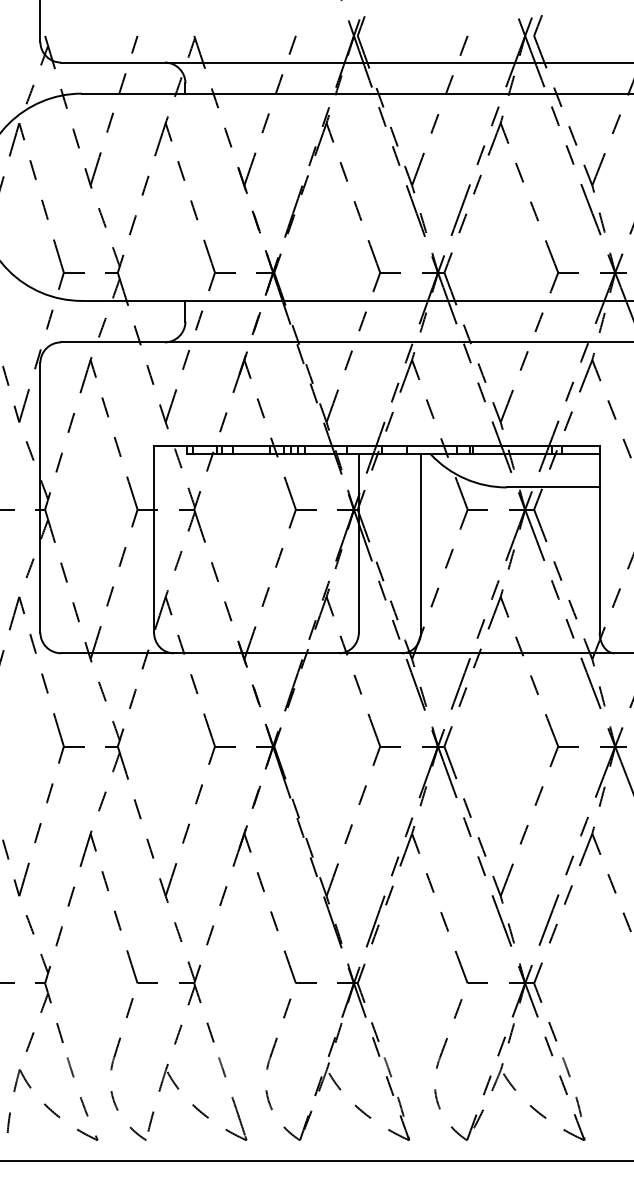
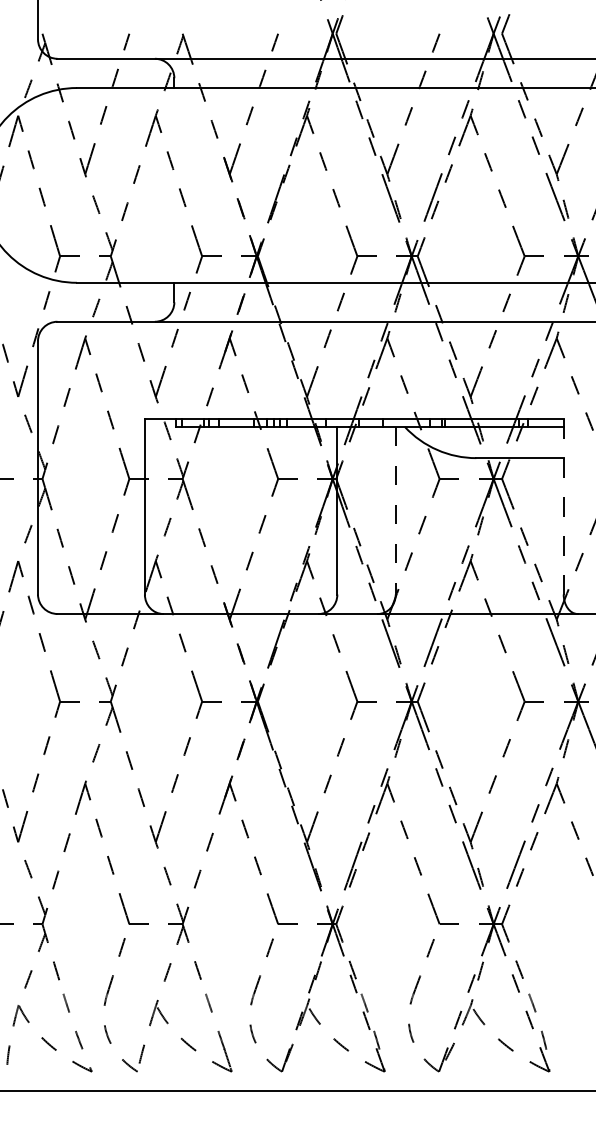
line: (599, 538) -> (563, 506), solid -> dashed
line: (420, 543) -> (395, 510), solid -> dashed

